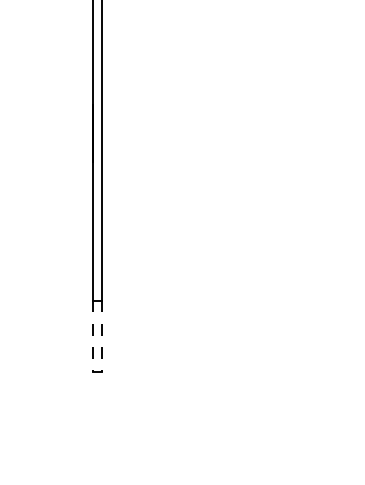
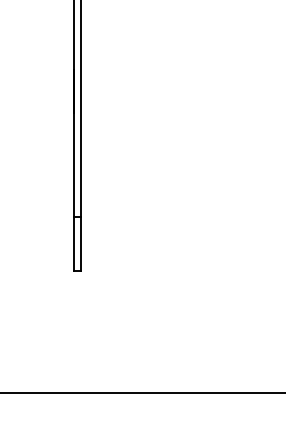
line: (93, 336) -> (74, 244), dashed -> solid
line: (101, 336) -> (80, 244), dashed -> solid

